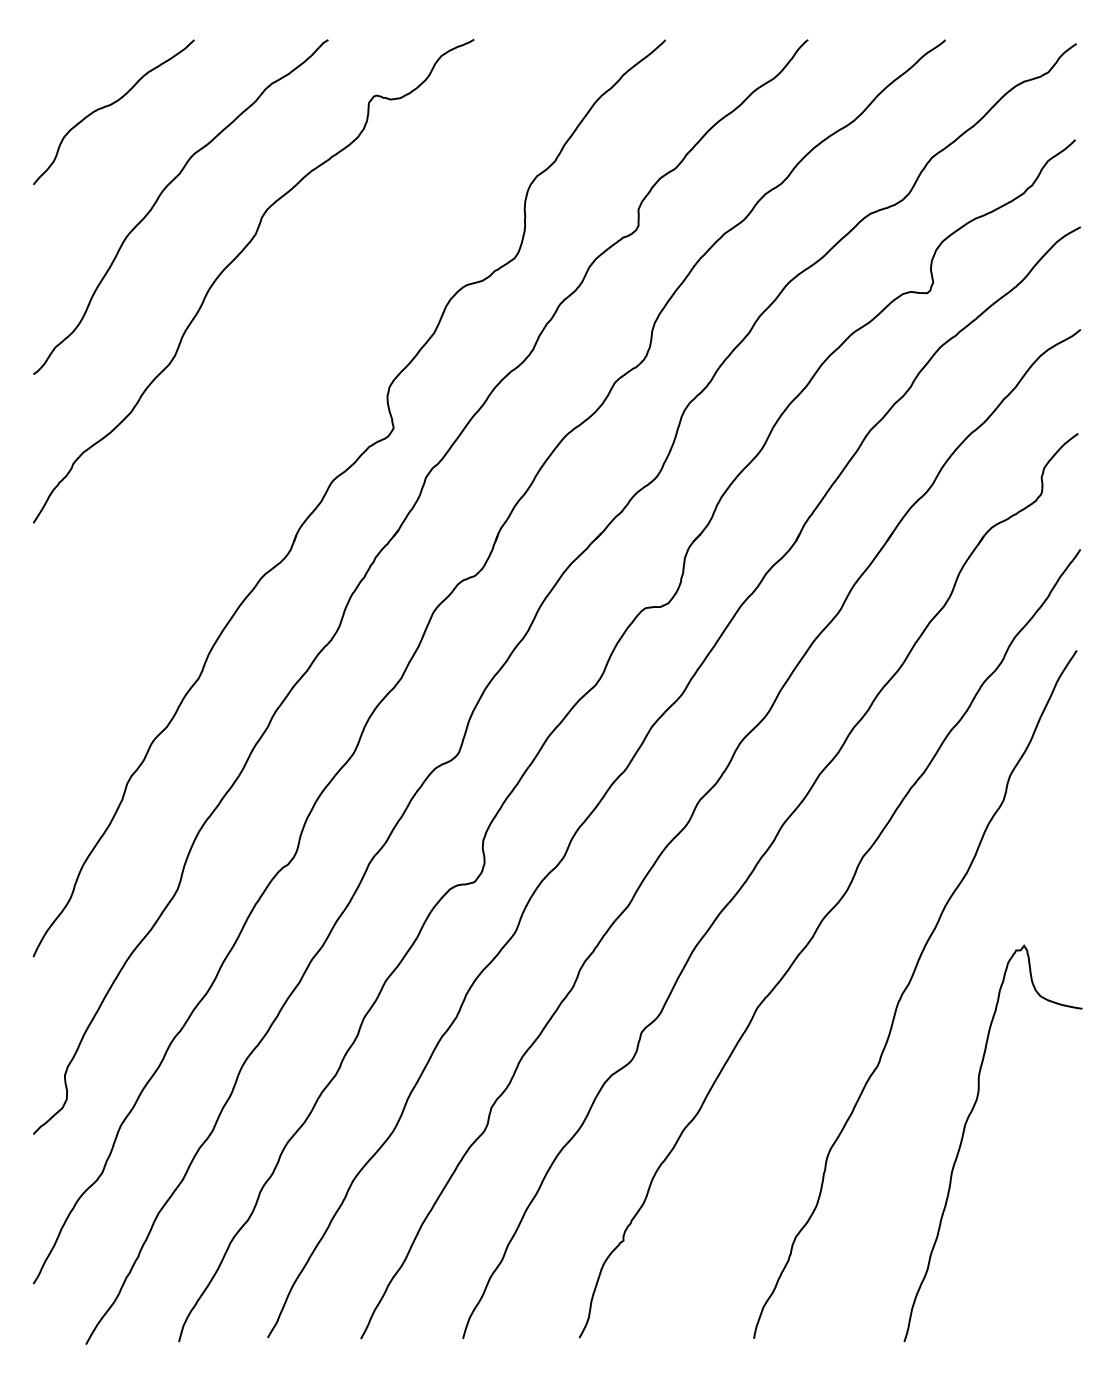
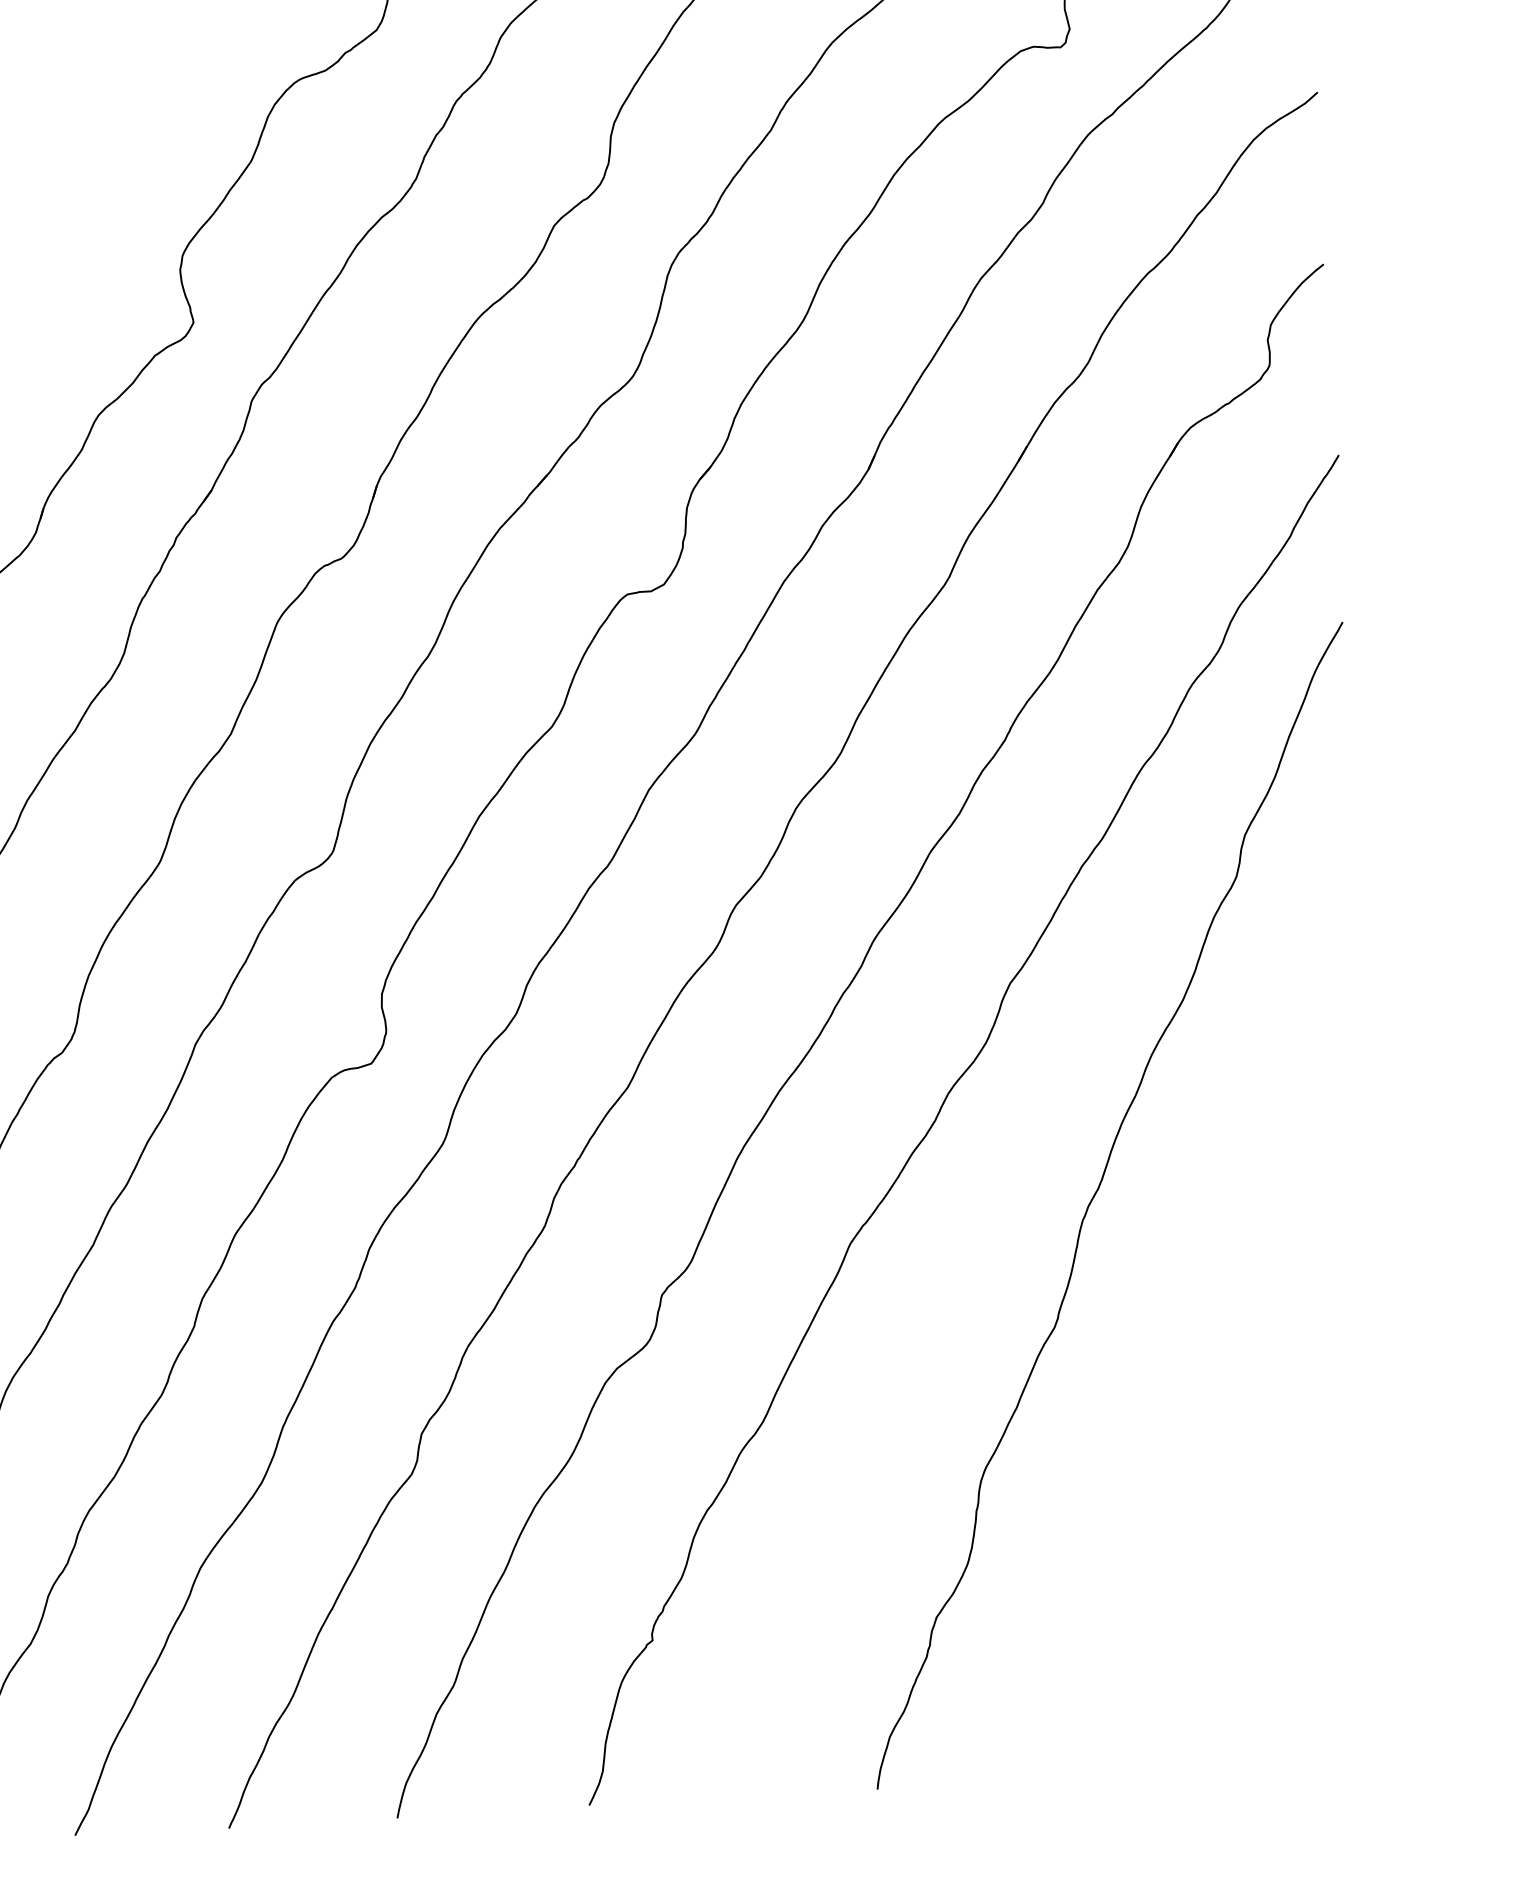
curve: (963, 1138) -> (1203, 1438), removed

